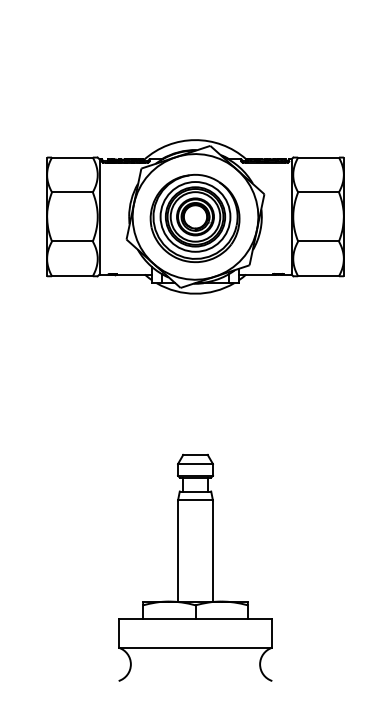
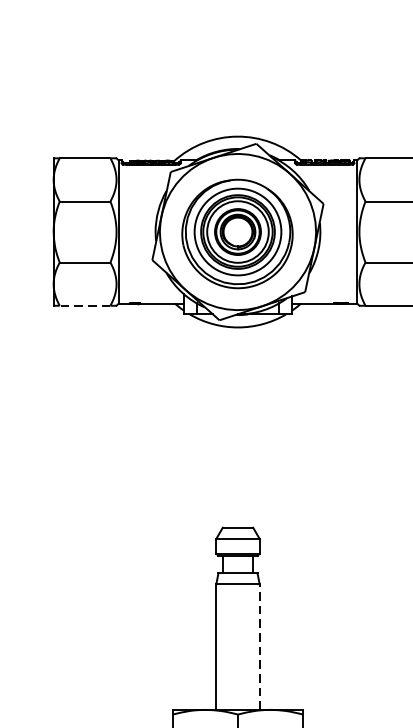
line: (71, 276) -> (83, 306), solid -> dashed
line: (212, 551) -> (259, 647), solid -> dashed

